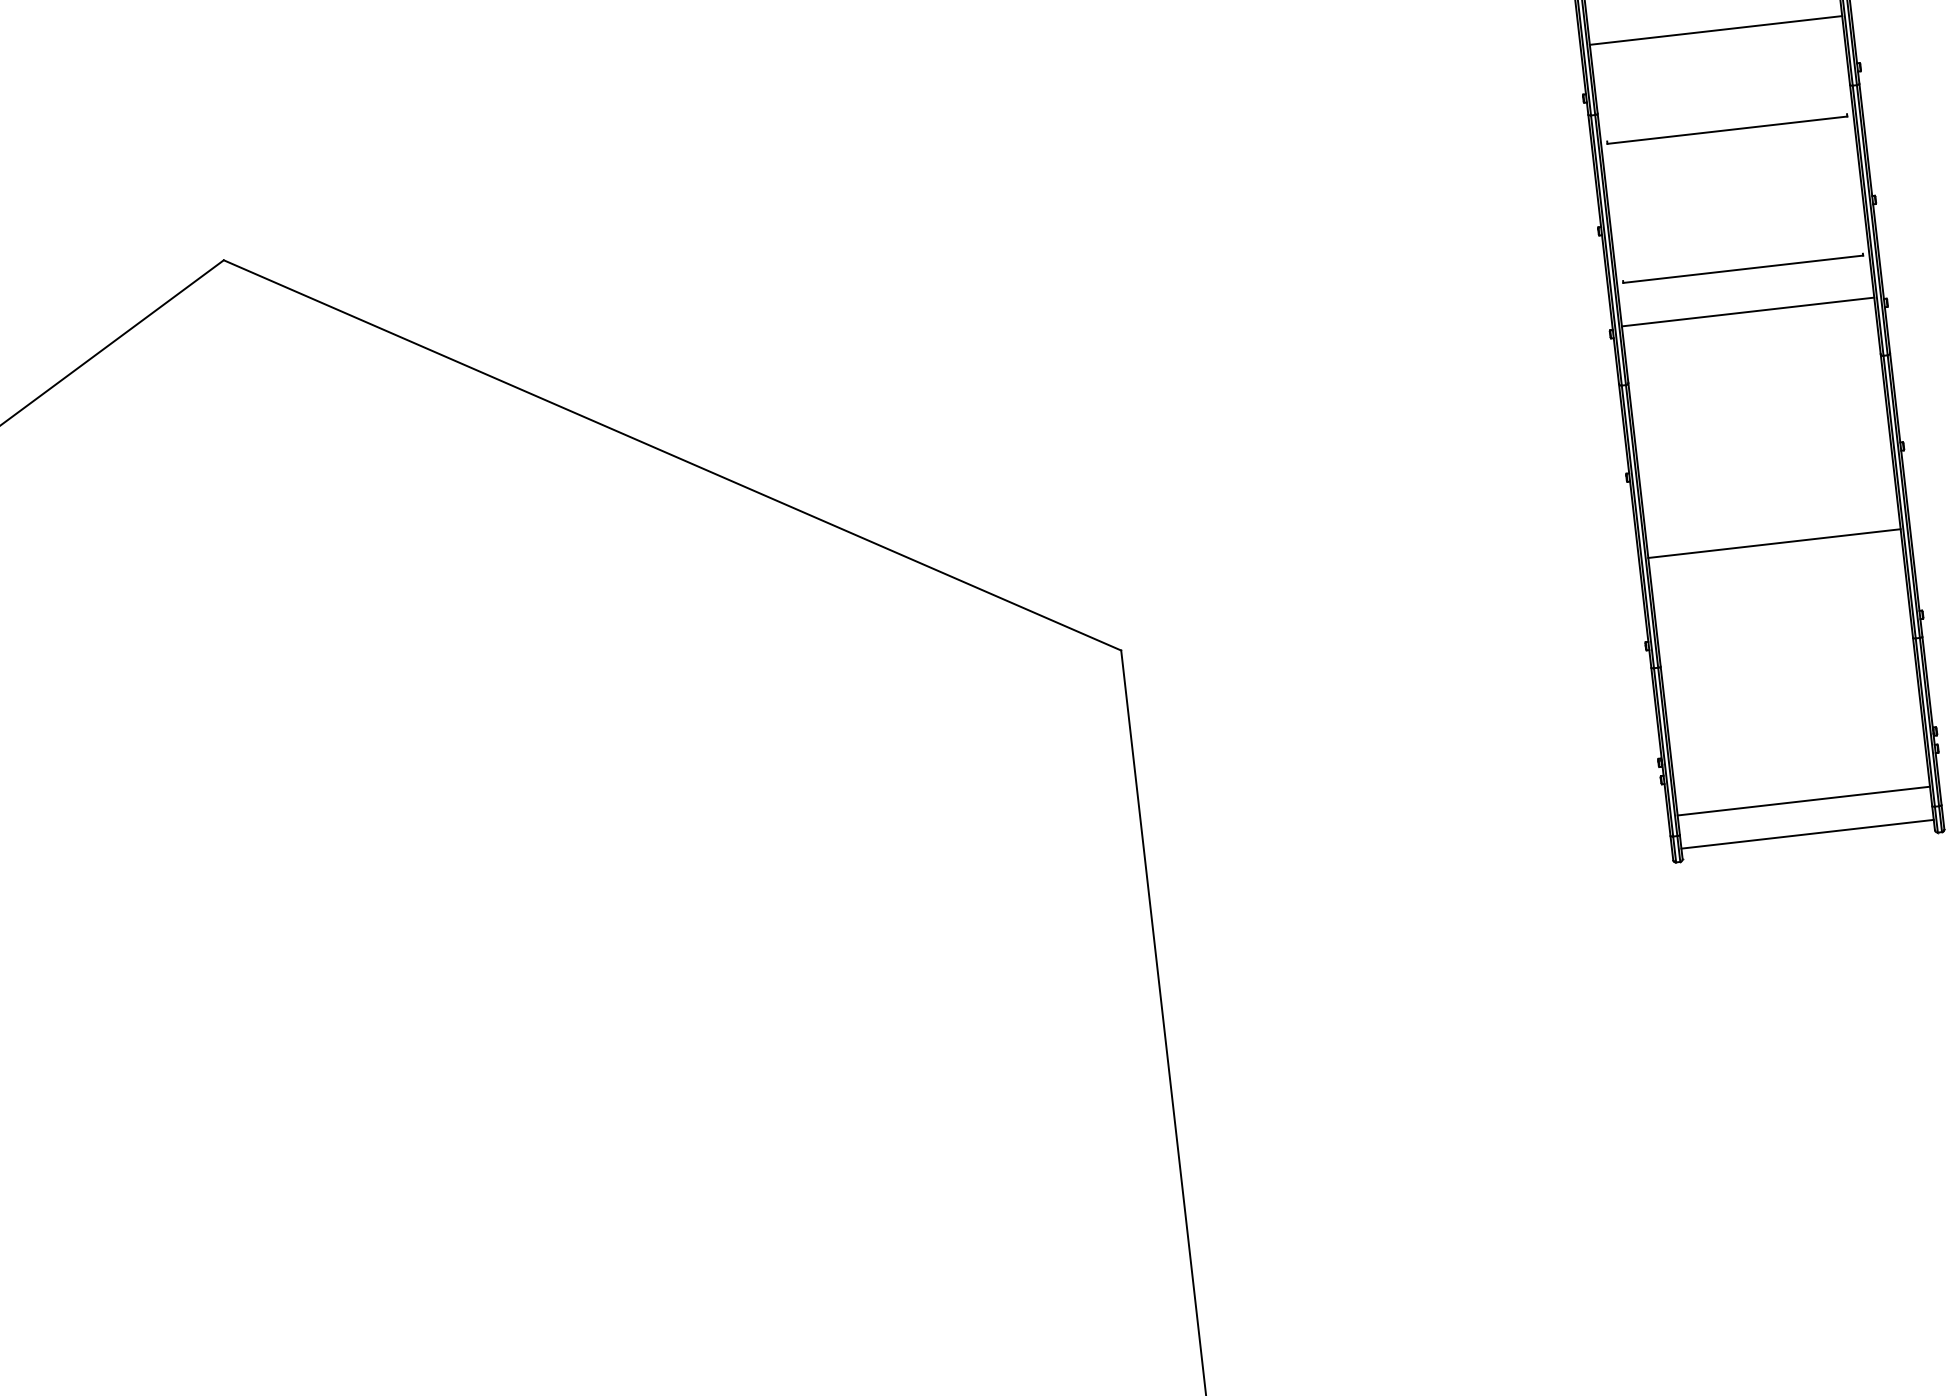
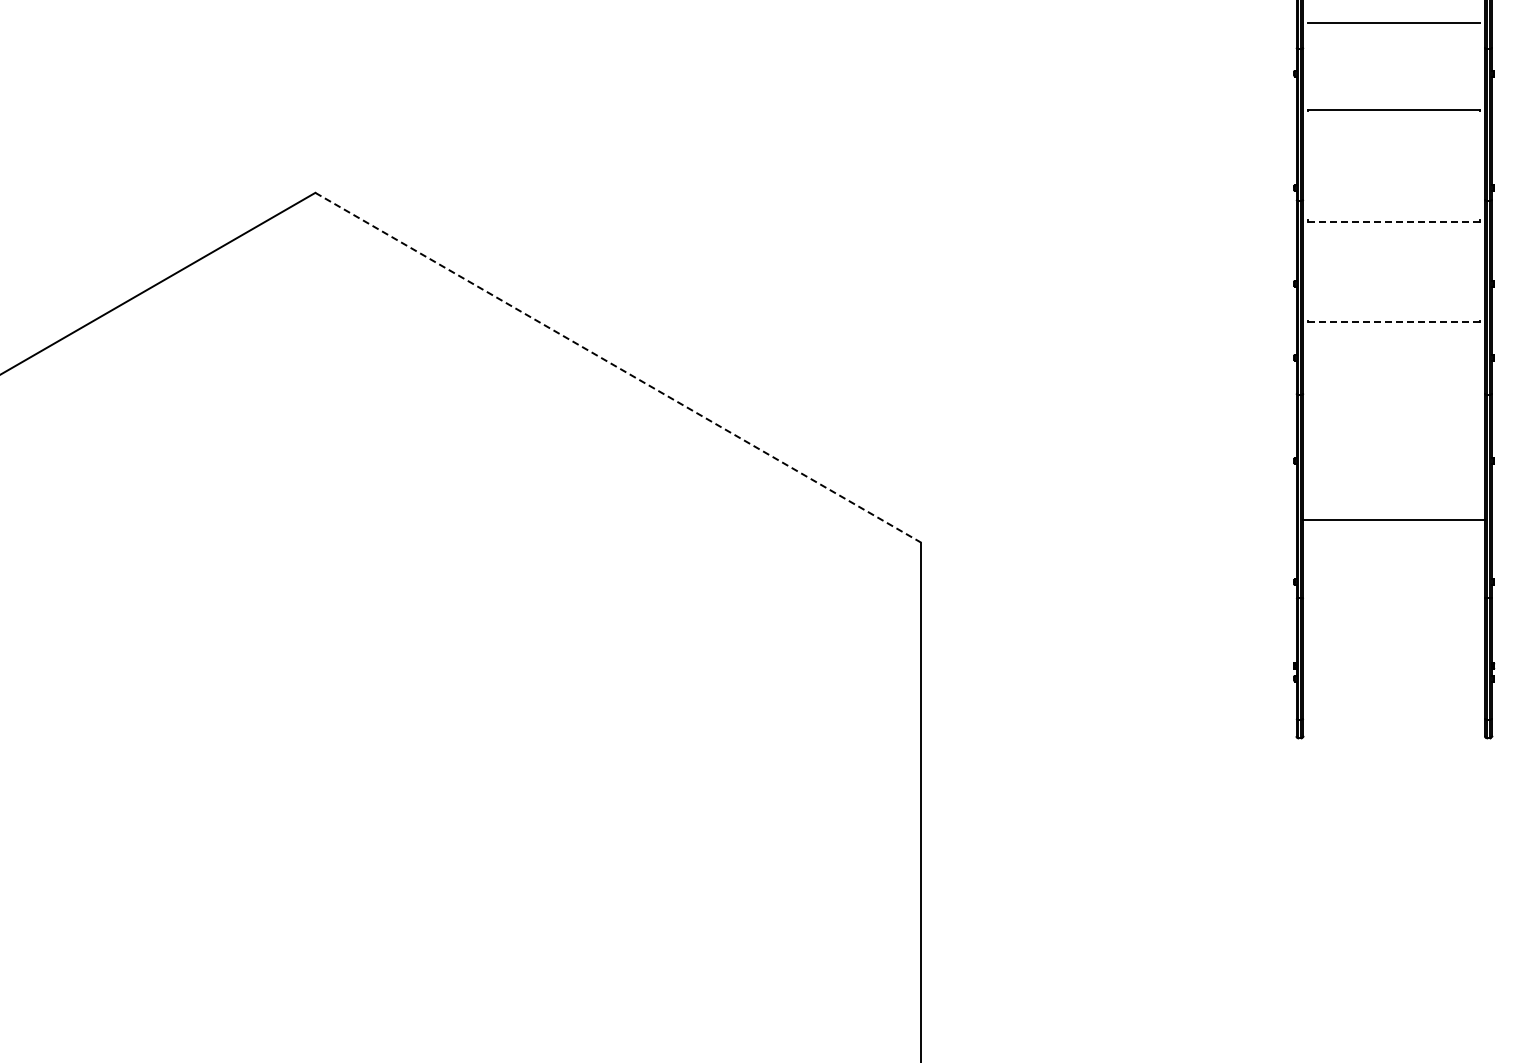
line: (1715, 30) -> (1393, 150), removed
line: (1726, 130) -> (1393, 222), solid -> dashed
line: (1742, 269) -> (1393, 322), solid -> dashed
line: (1747, 312) -> (1393, 353), removed
line: (672, 454) -> (618, 367), solid -> dashed
line: (1802, 800) -> (1393, 704), removed
line: (1806, 833) -> (1393, 728), removed

